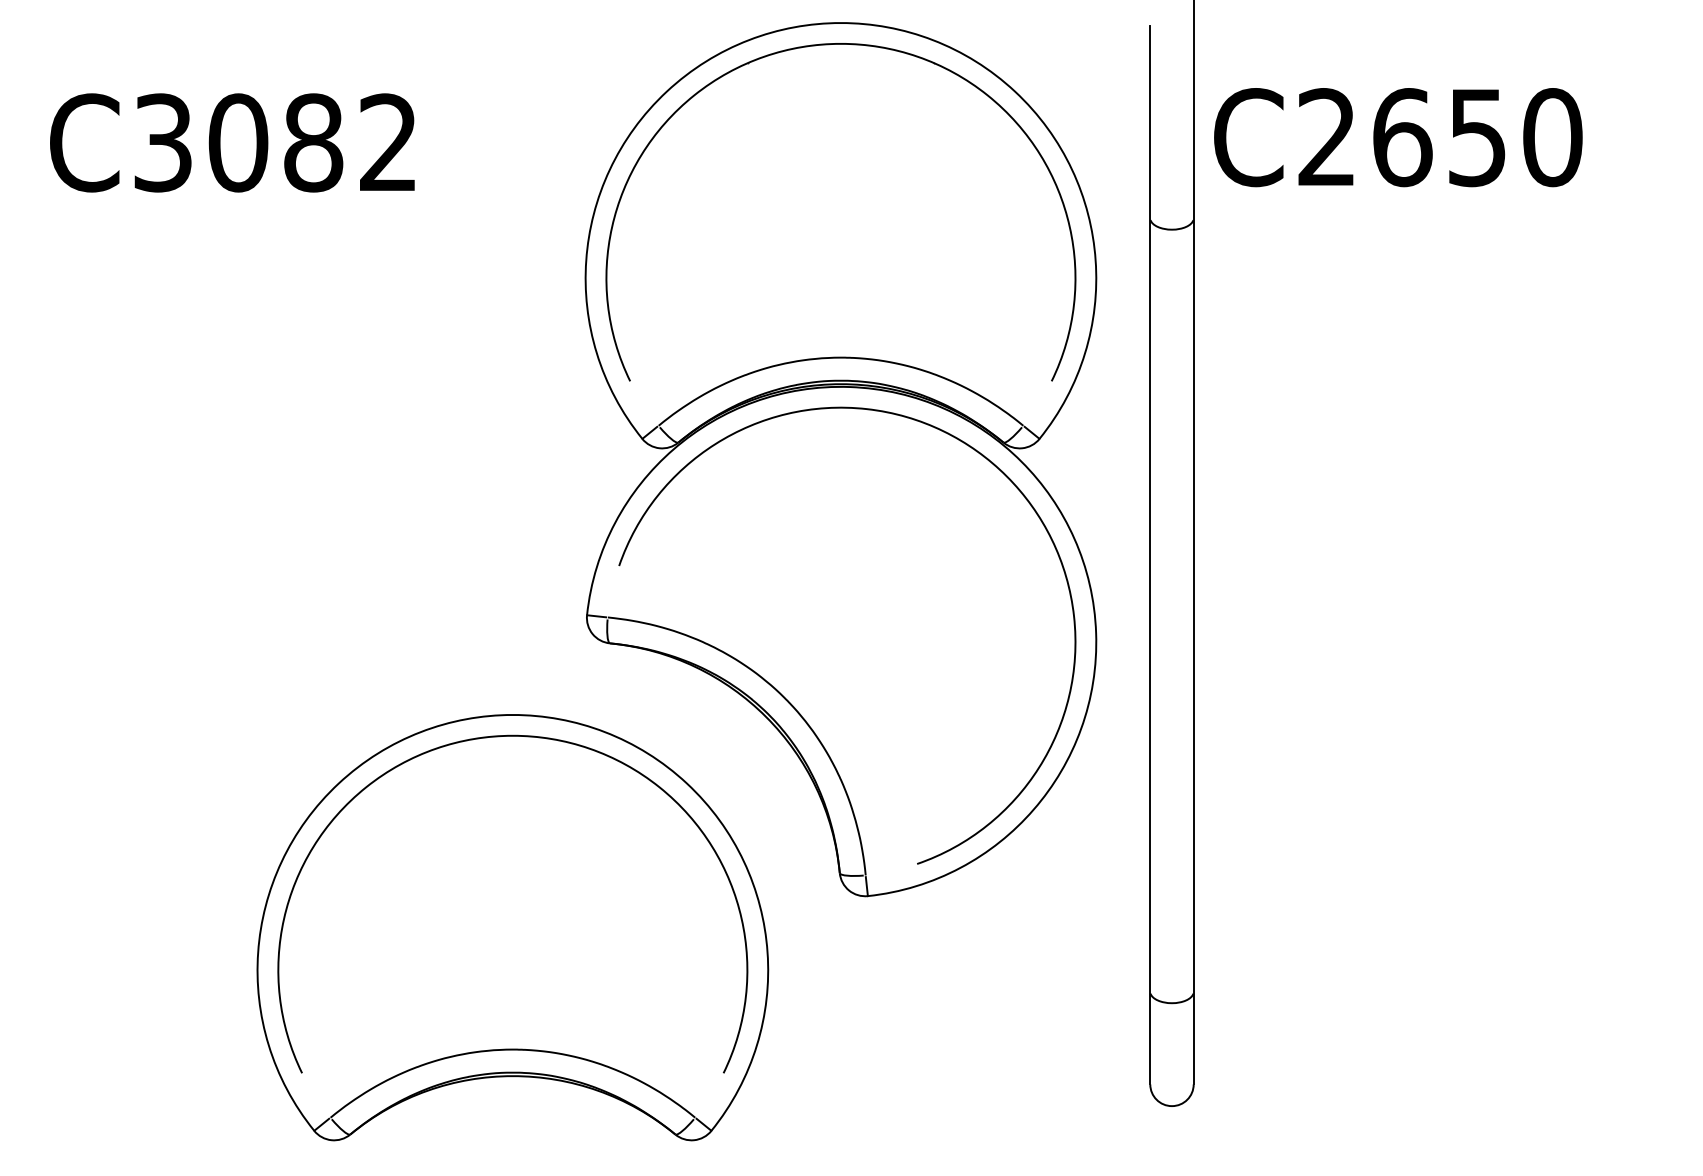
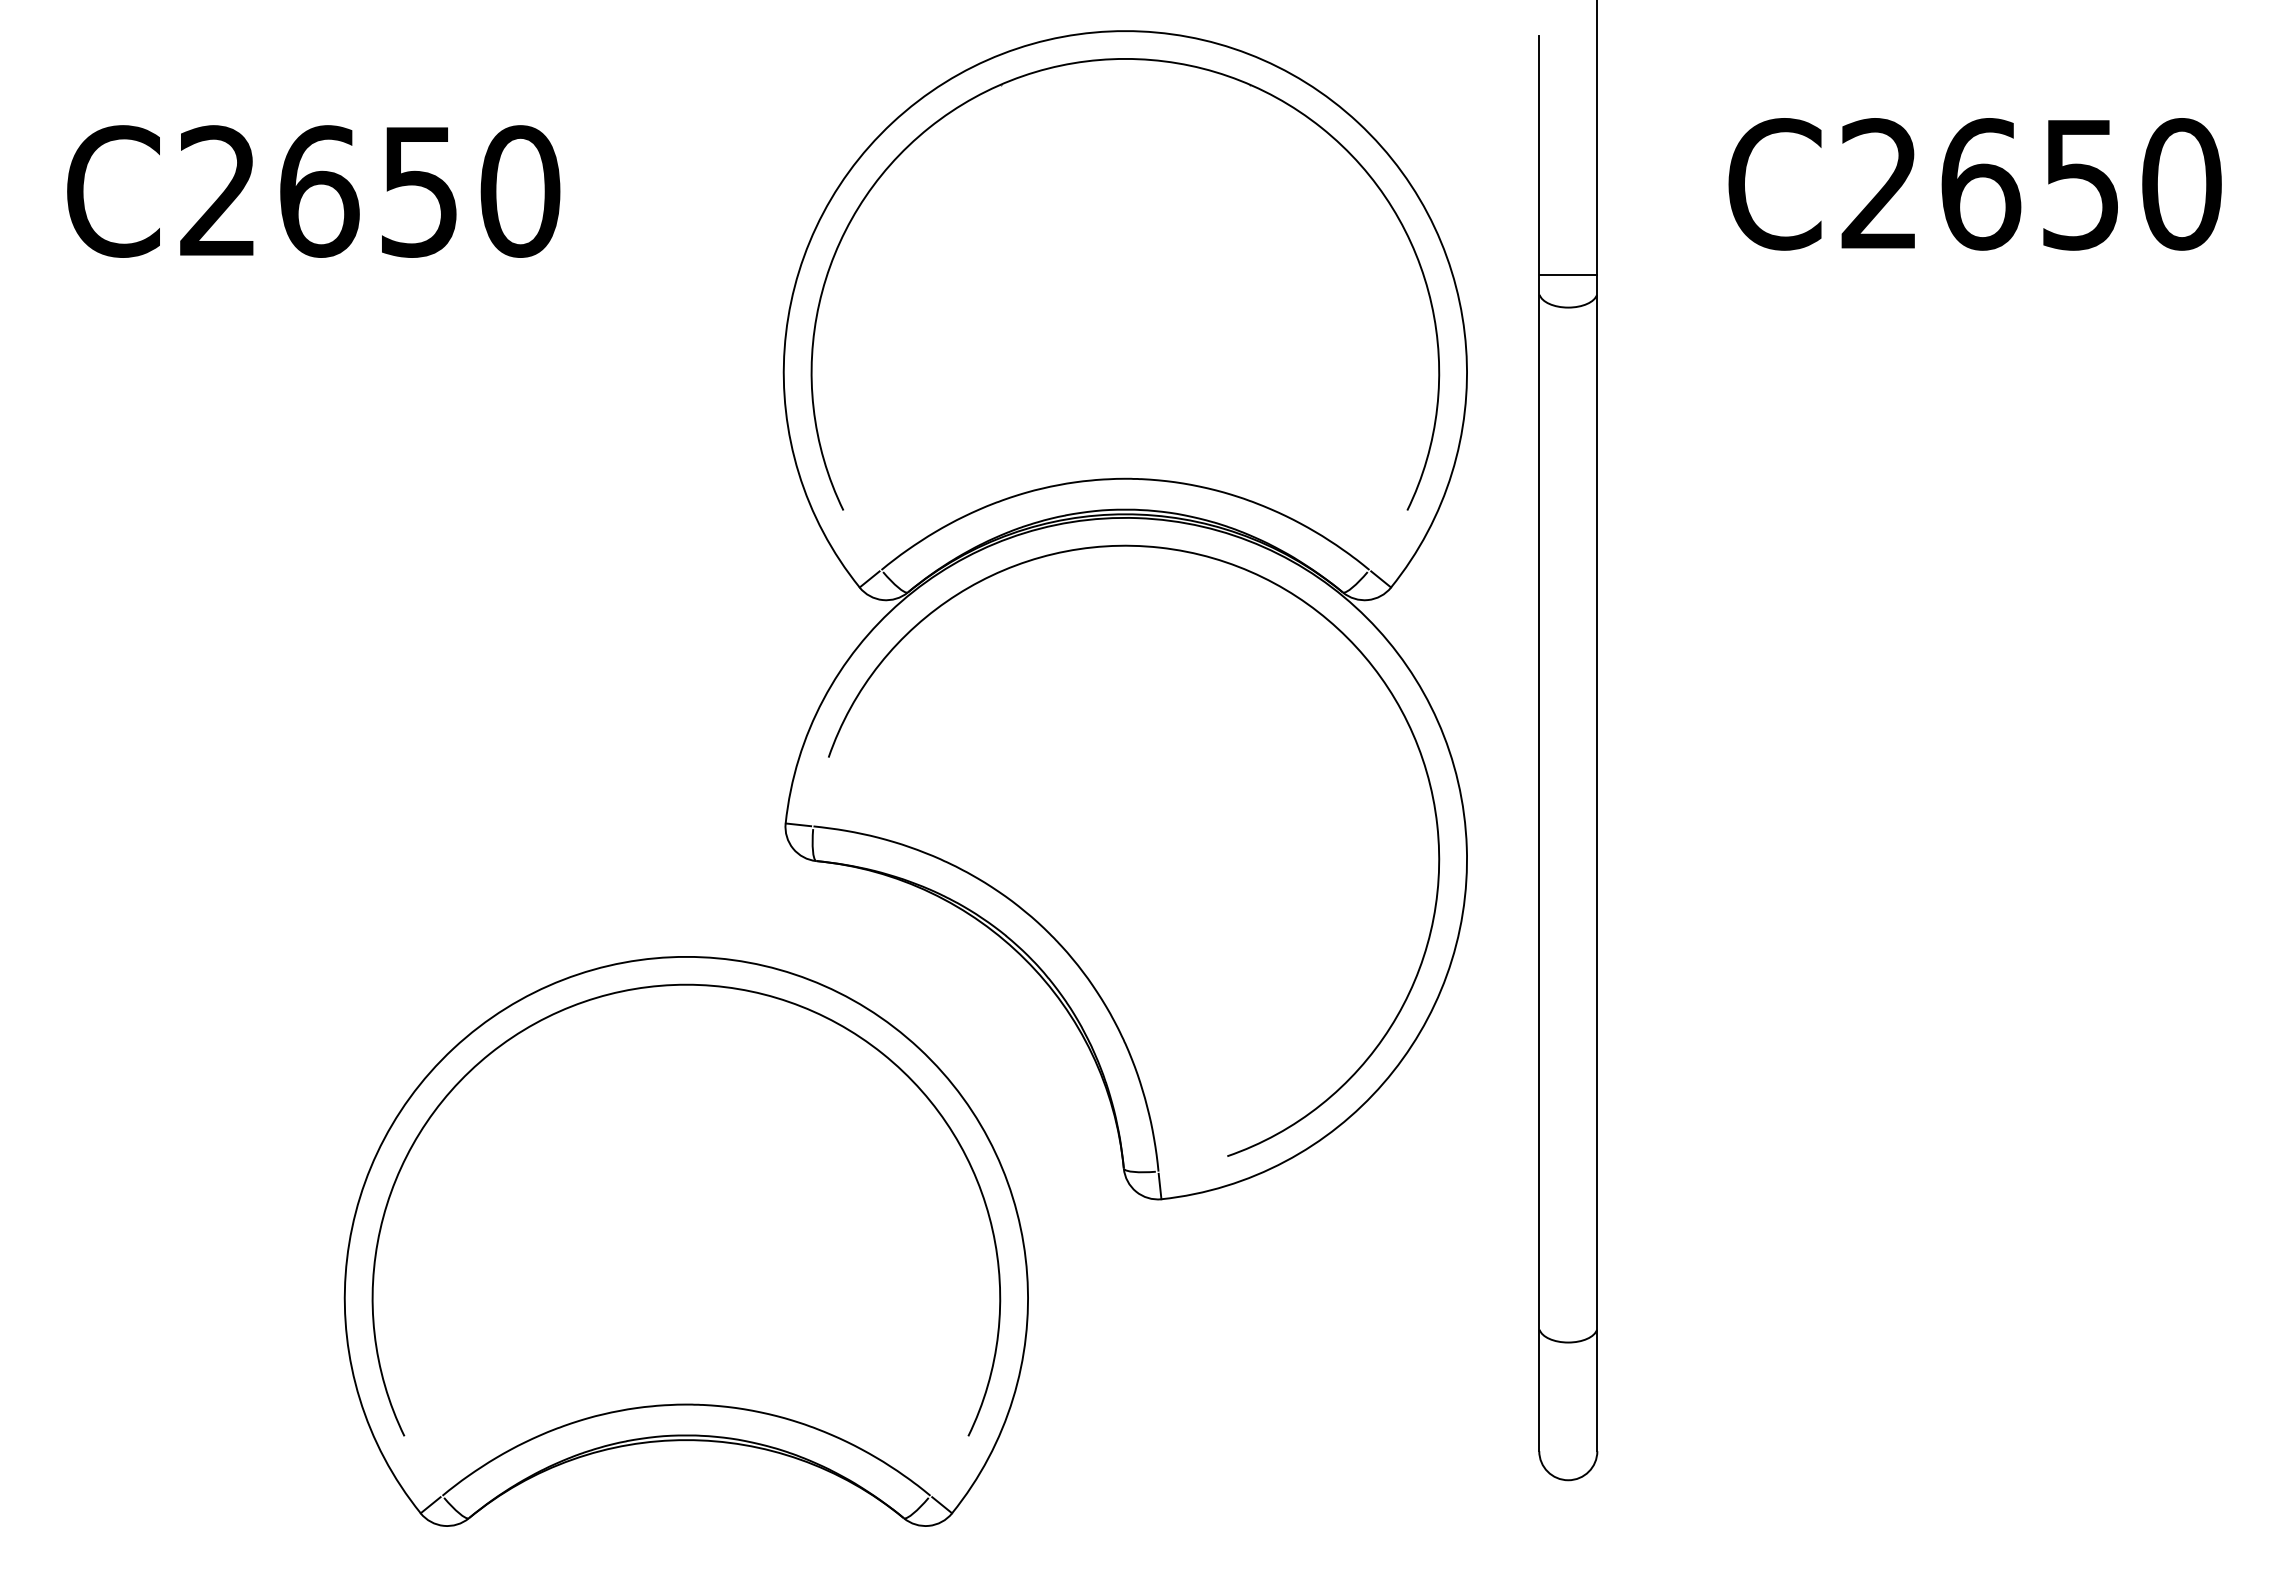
text: (1397, 137) -> (1974, 184), moved
text: (276, 142) -> (370, 191), C3082 -> C2650
line: (1172, 204) -> (1568, 274), added

